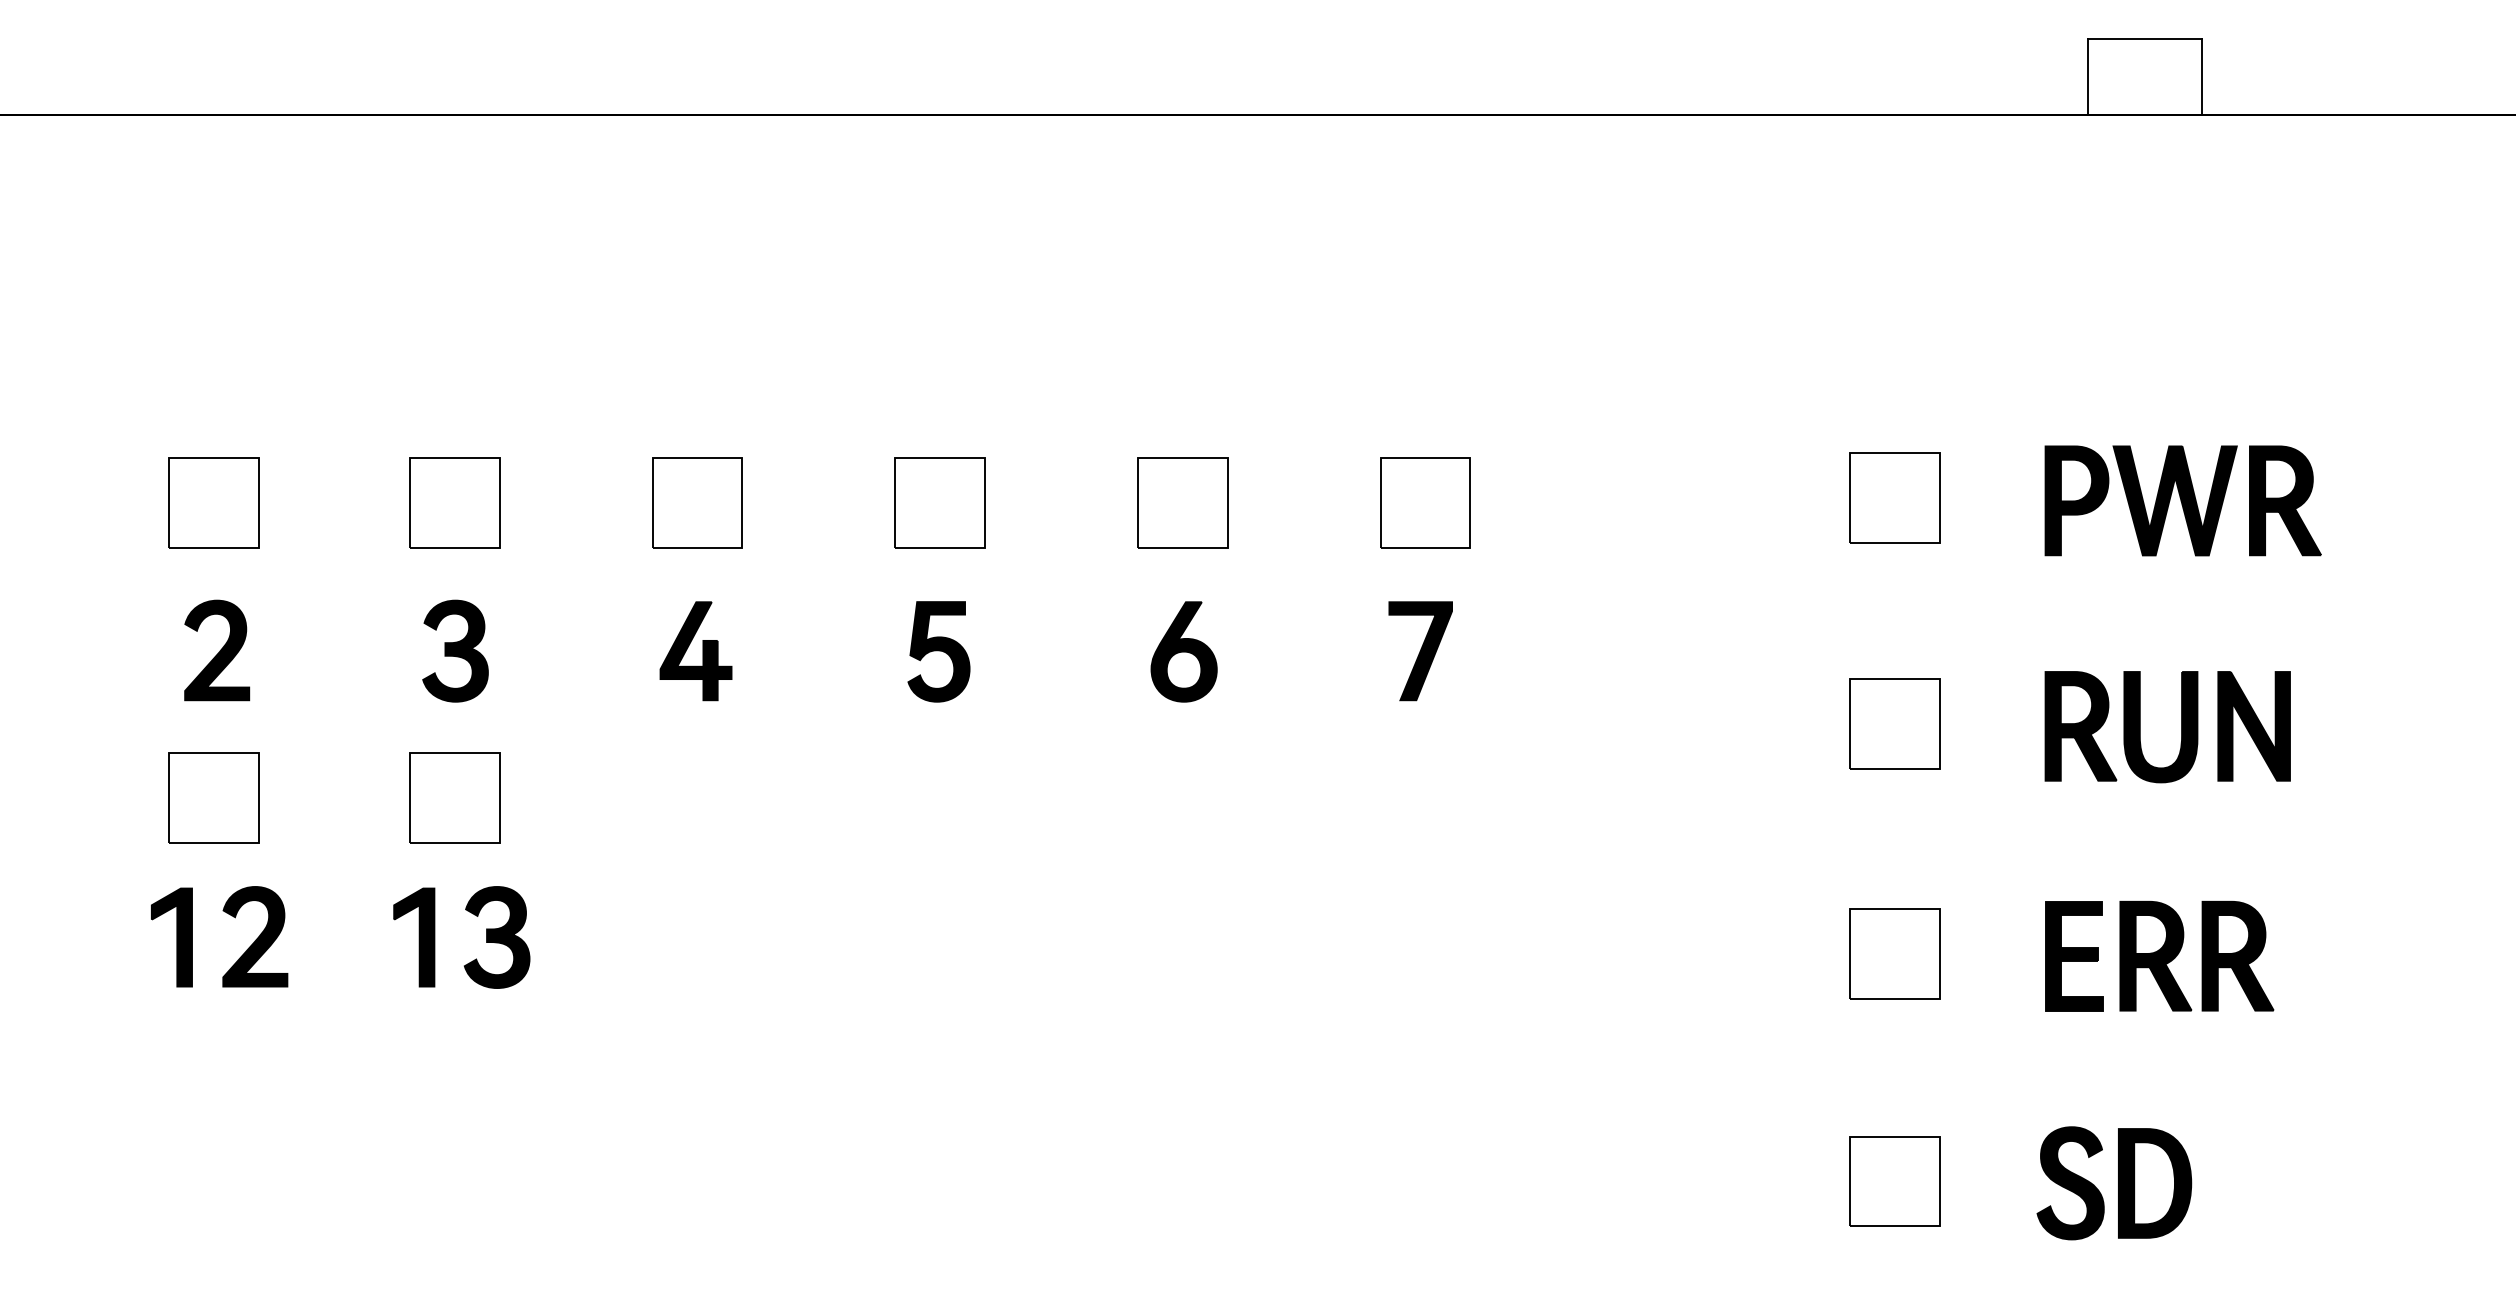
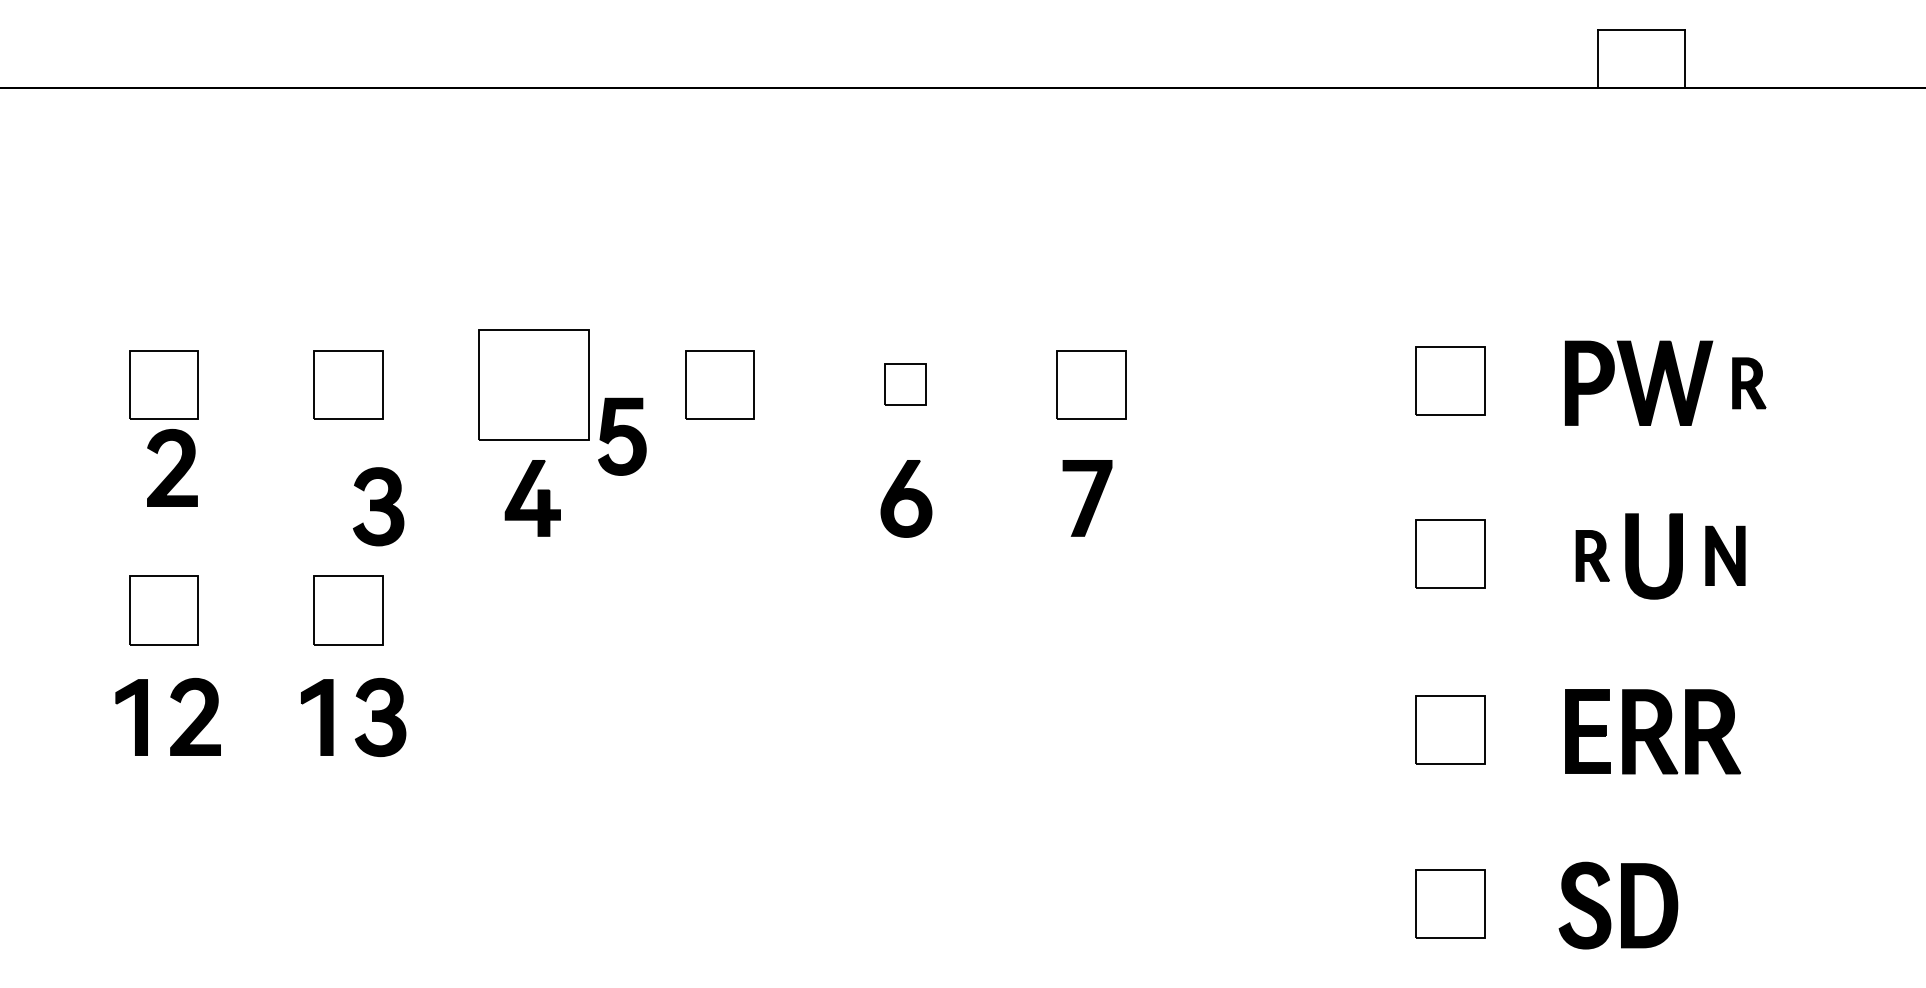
part: (2285, 500) -> (1749, 383), size x0.6
part: (697, 502) -> (533, 384), size x1.6
part: (1182, 502) -> (905, 384), size x0.6
part: (217, 650) -> (172, 467), moved
part: (455, 650) -> (378, 506), moved
part: (938, 651) -> (622, 436), moved
part: (2080, 726) -> (1592, 555), size x0.6
part: (2253, 726) -> (1724, 555), size x0.7

